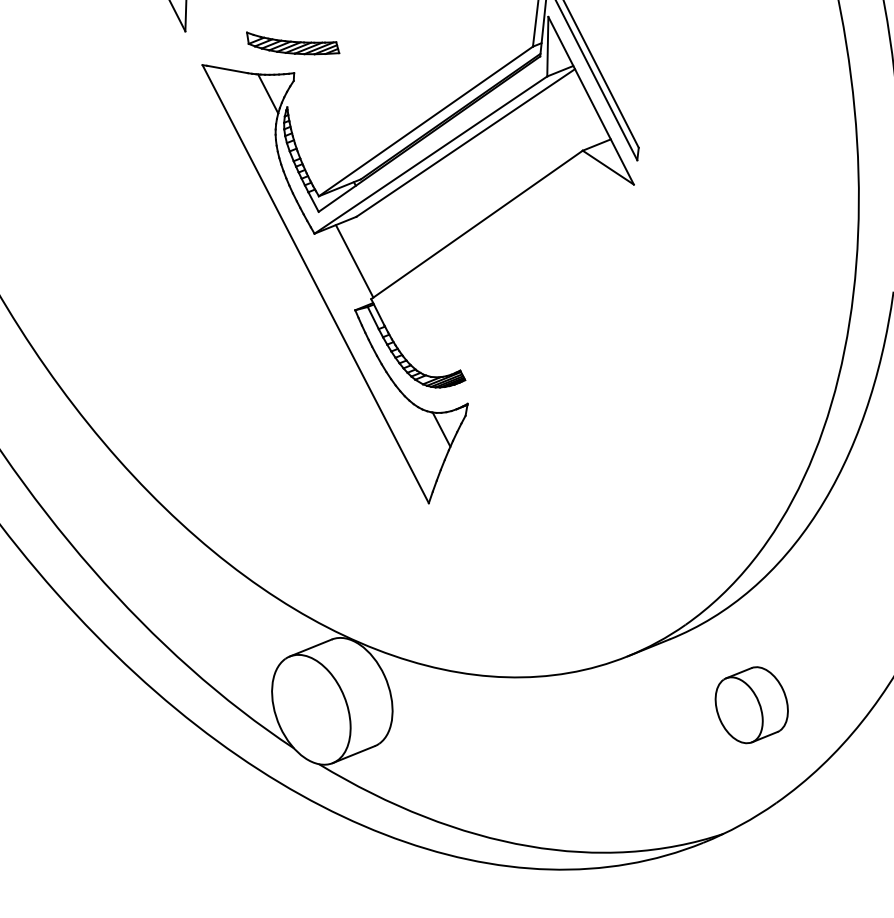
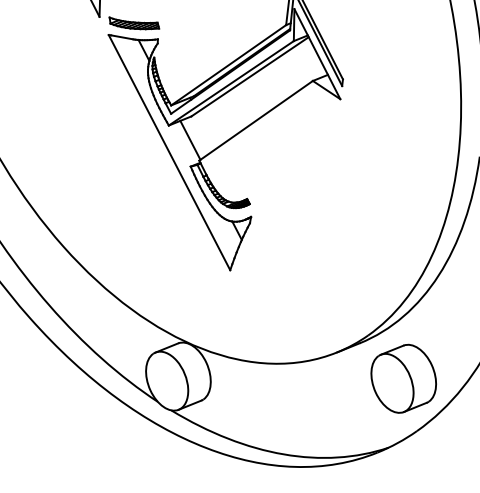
part: (293, 43) -> (134, 23), moved
part: (751, 704) -> (403, 378), size x1.67

